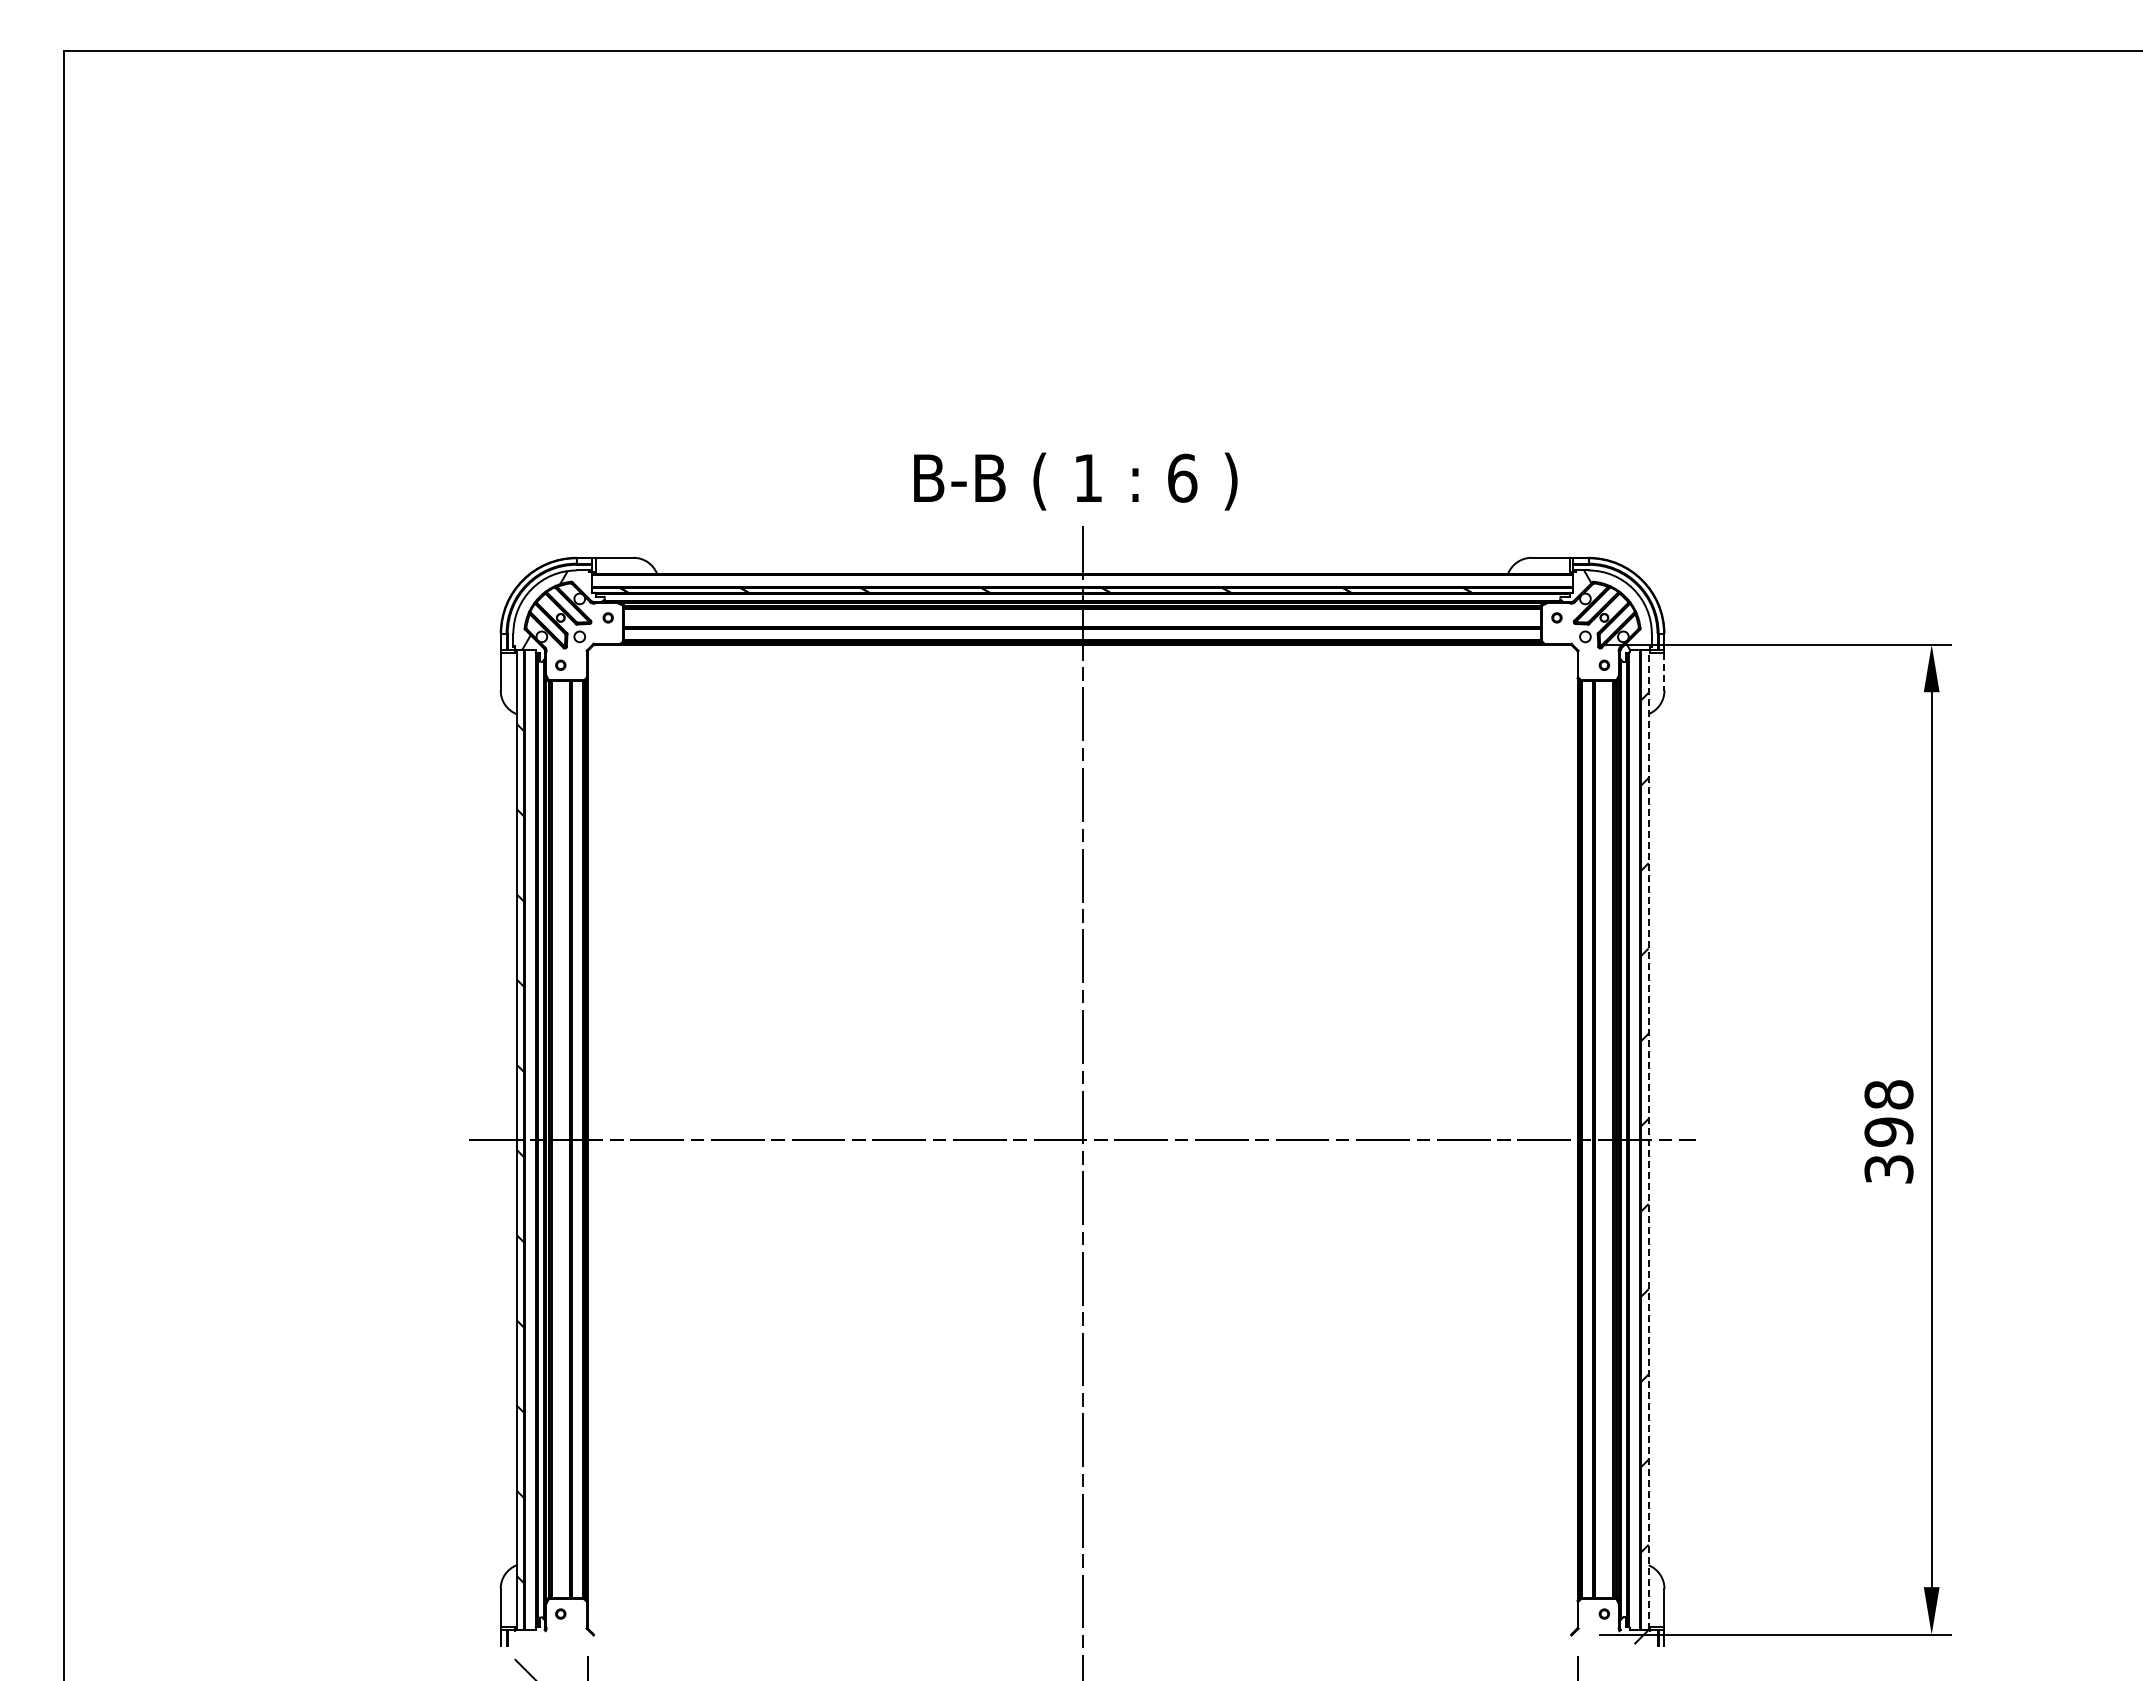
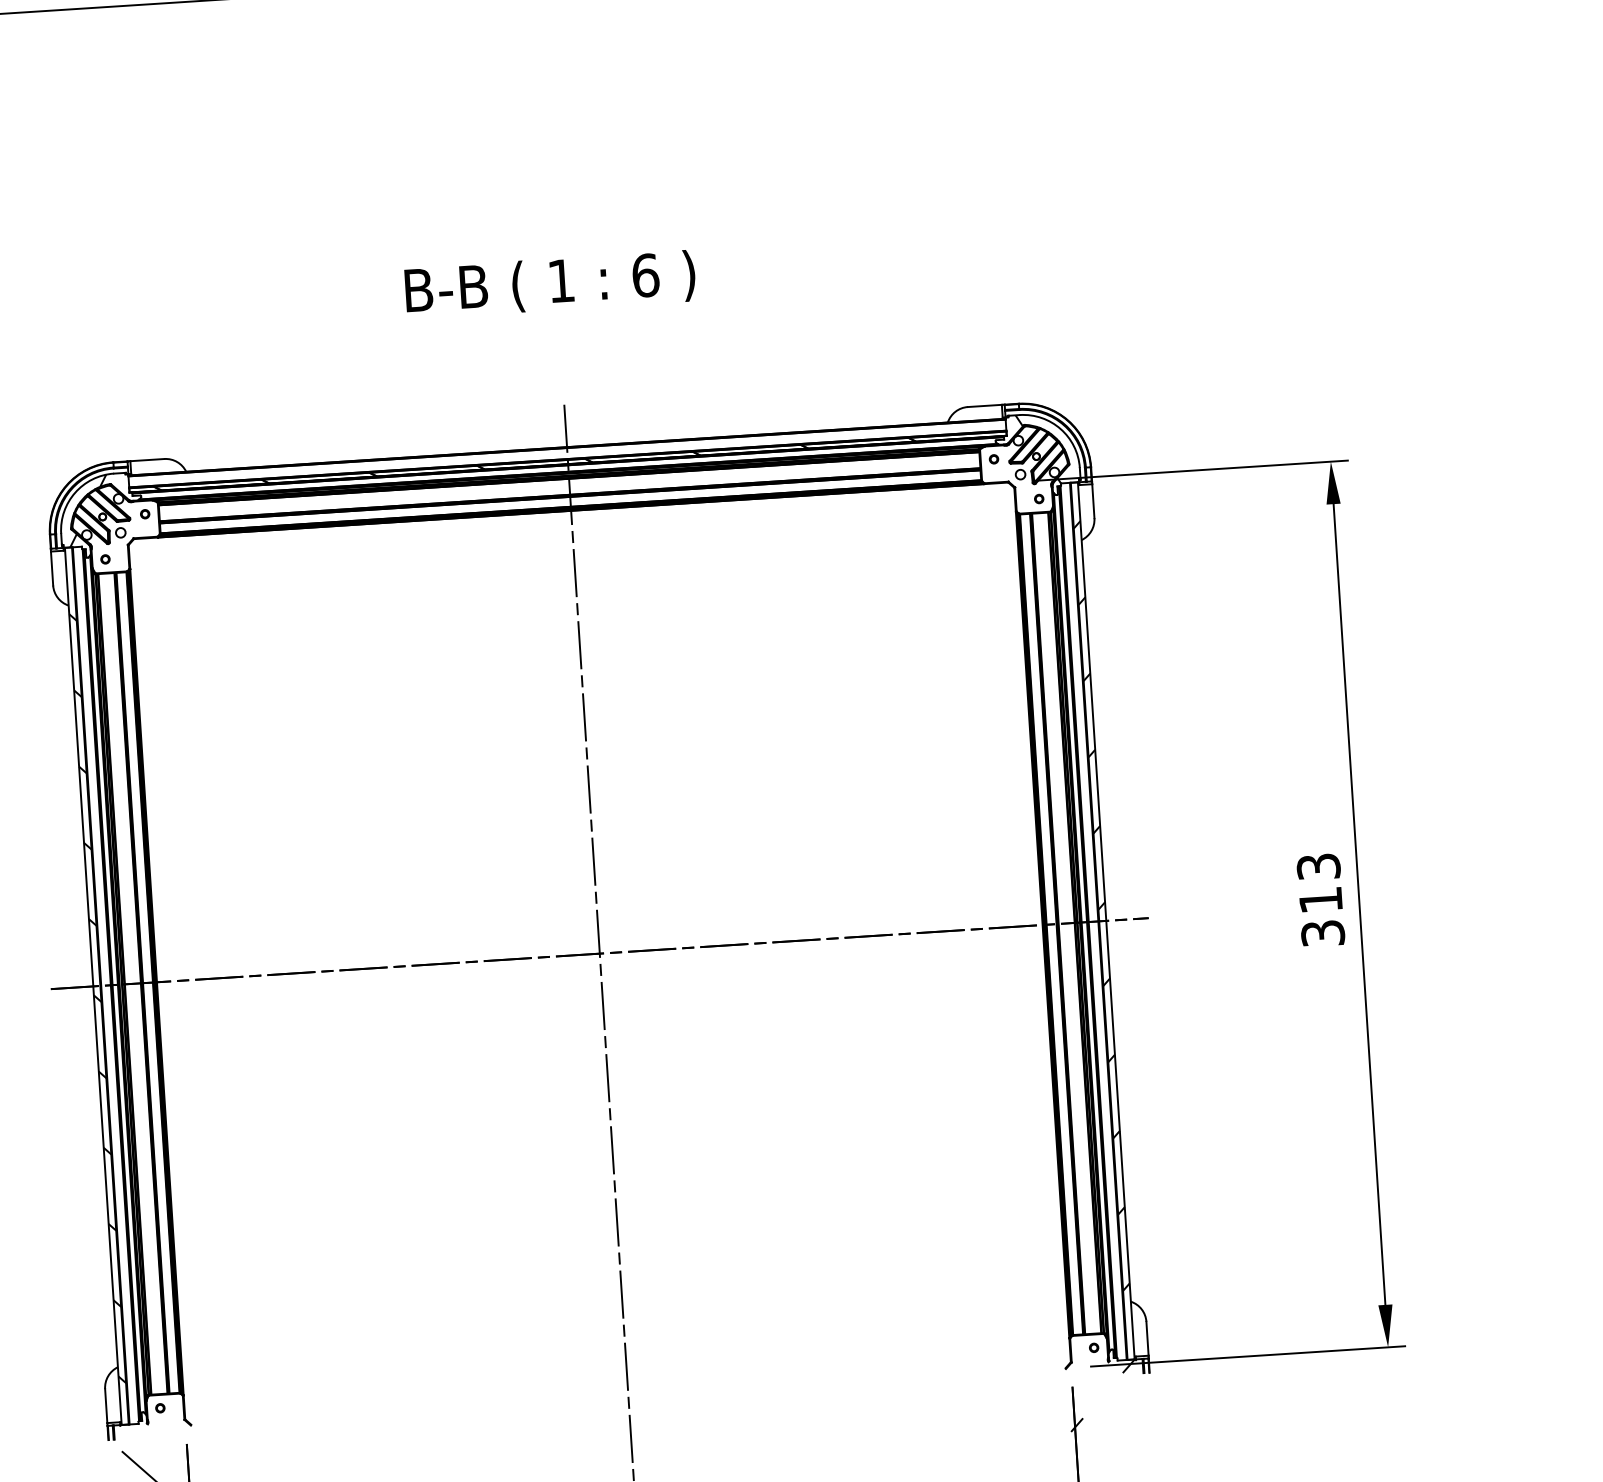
text: (1075, 481) -> (550, 284), moved
line: (1664, 671) -> (1093, 501), dashed -> solid
text: (1888, 1113) -> (1319, 883), 398 -> 313
line: (1648, 1139) -> (1106, 920), dashed -> solid

